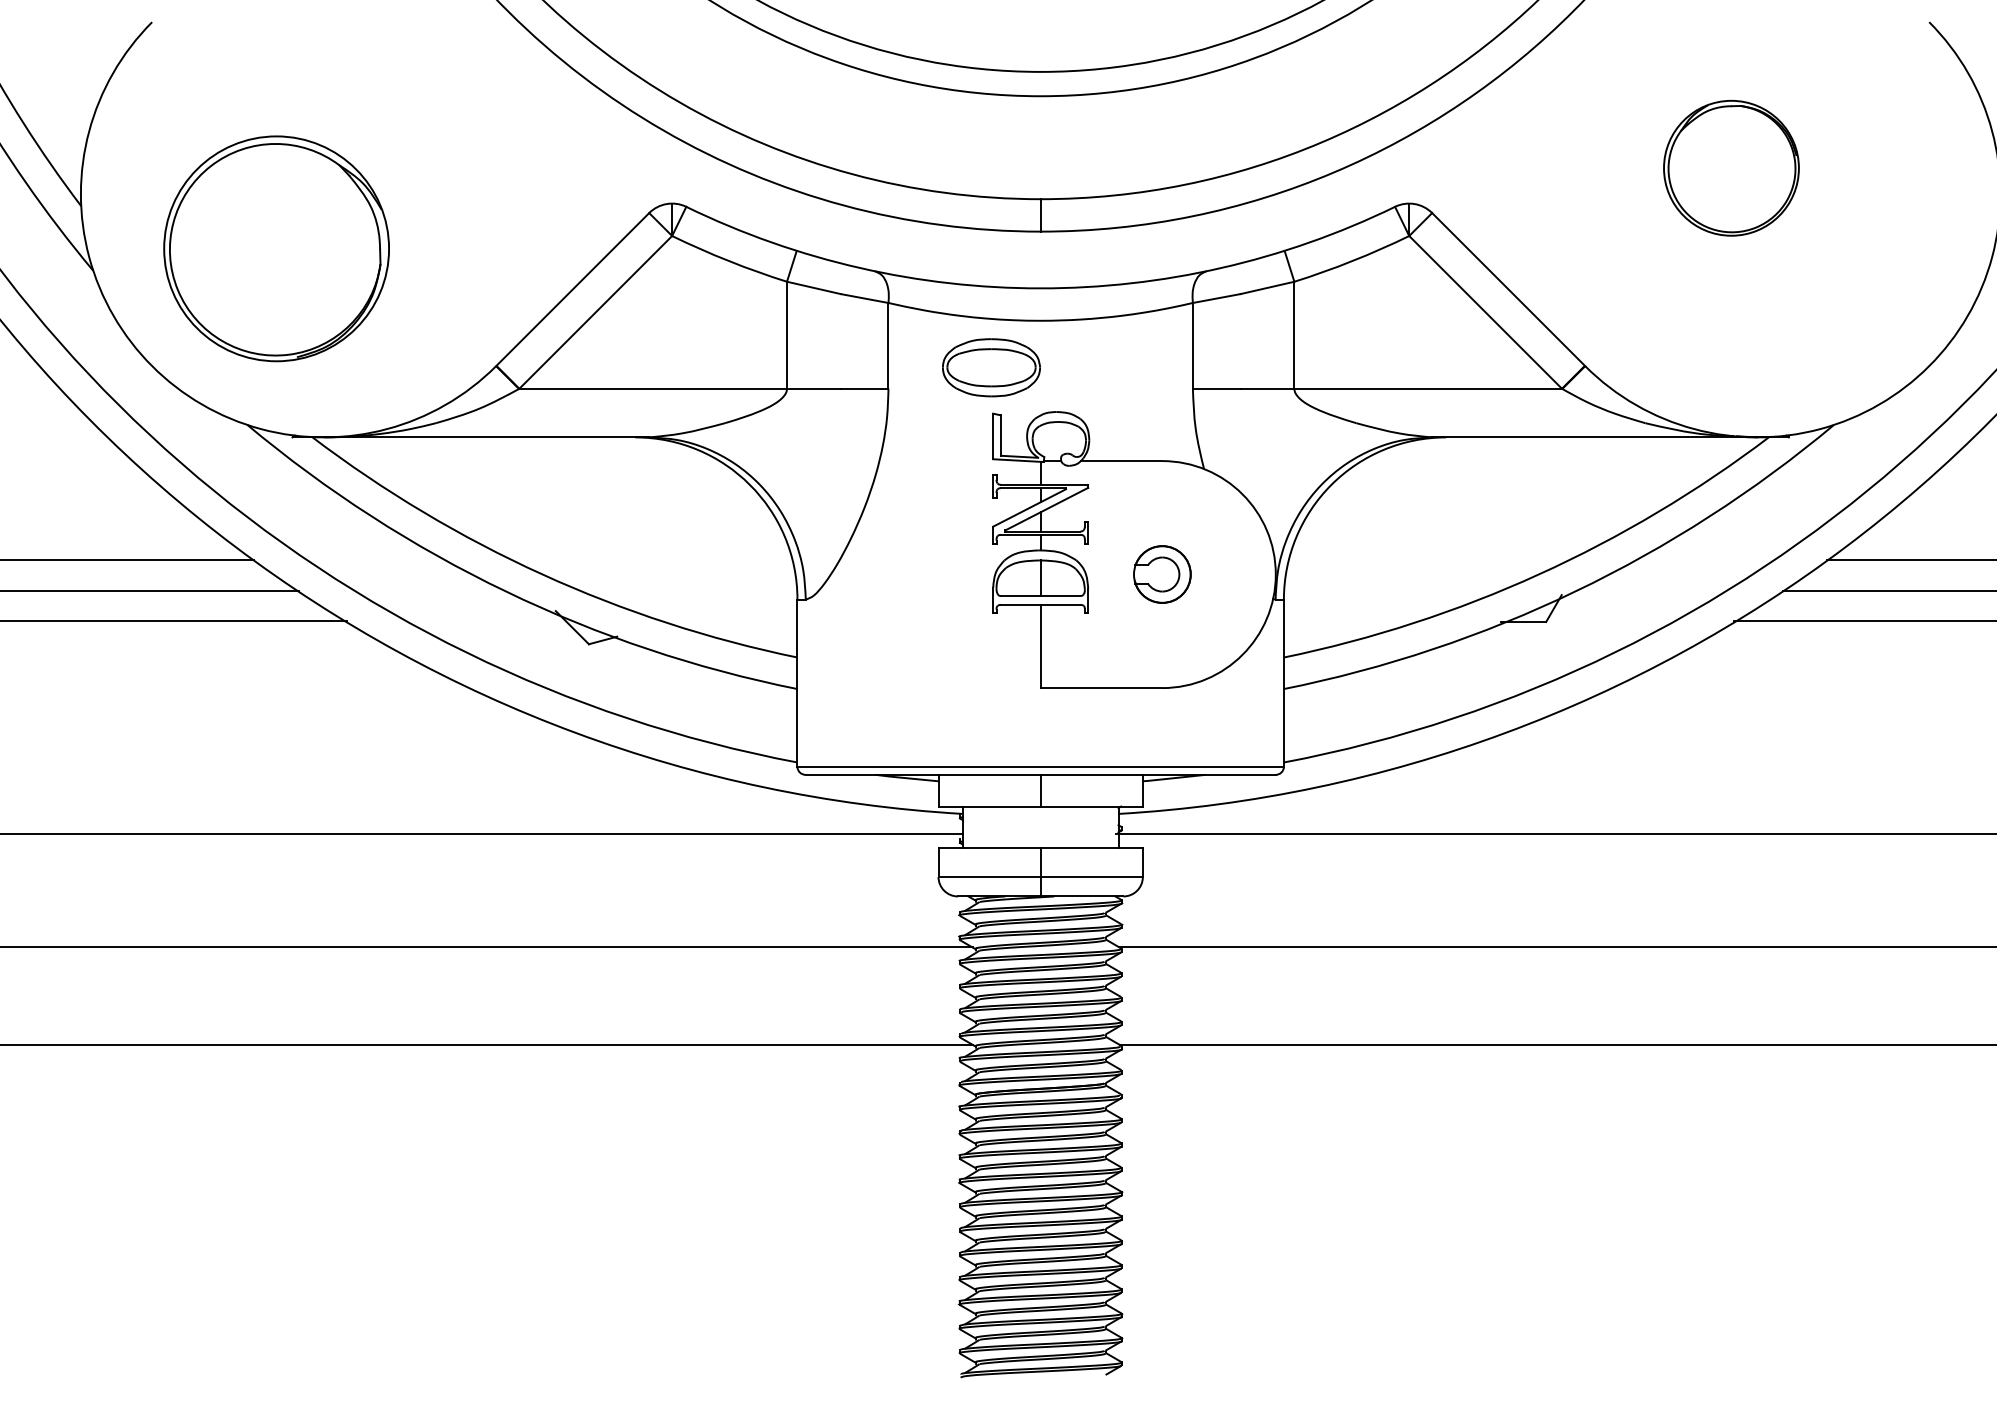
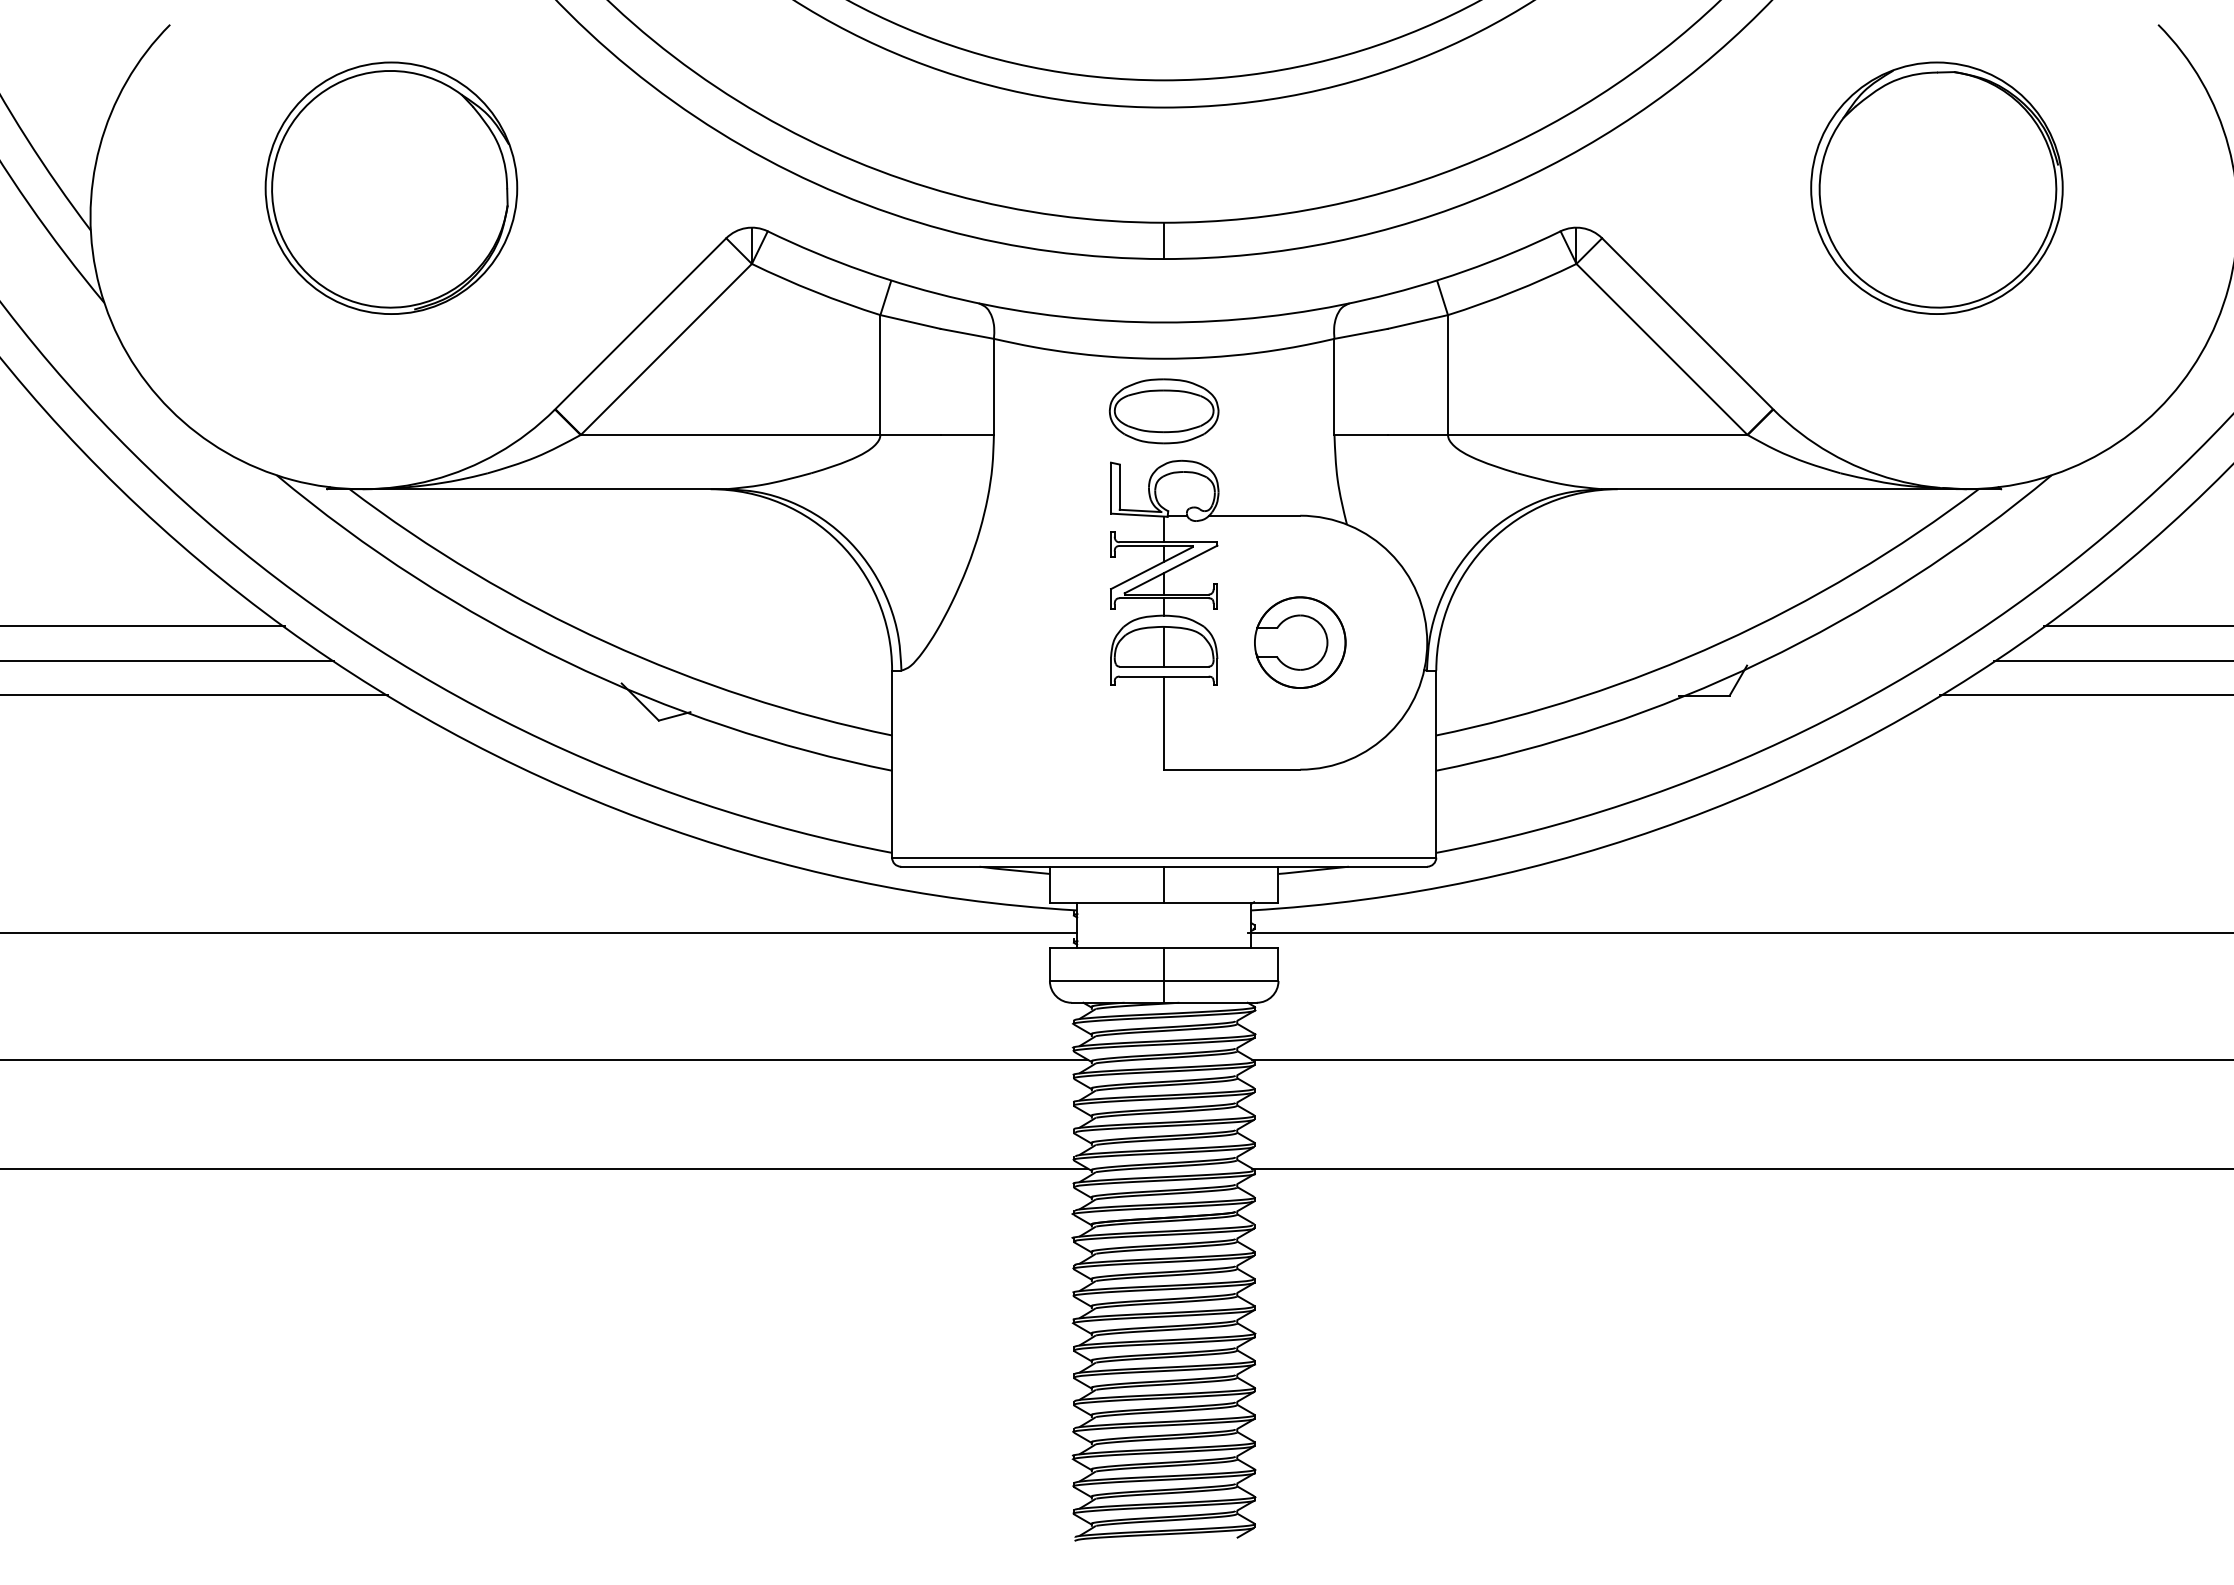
part: (1731, 167) -> (1936, 187), size x1.67
part: (276, 248) -> (391, 187), moved
part: (990, 367) -> (1163, 411), moved
part: (1162, 574) -> (1300, 642), size x1.43

